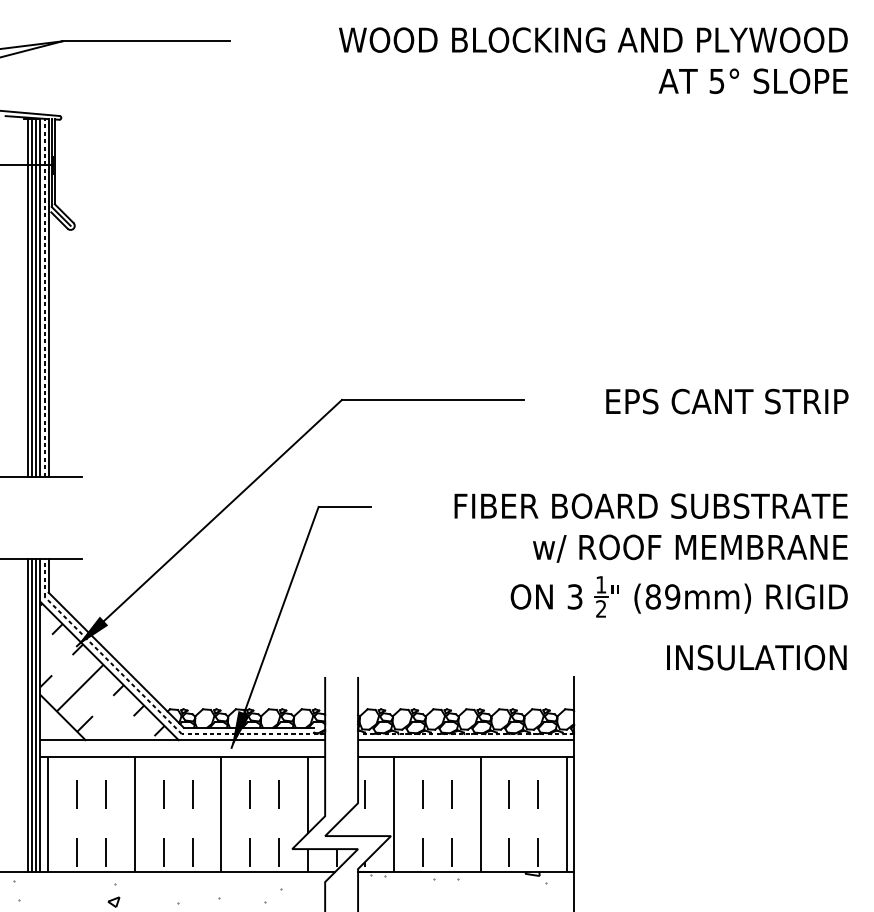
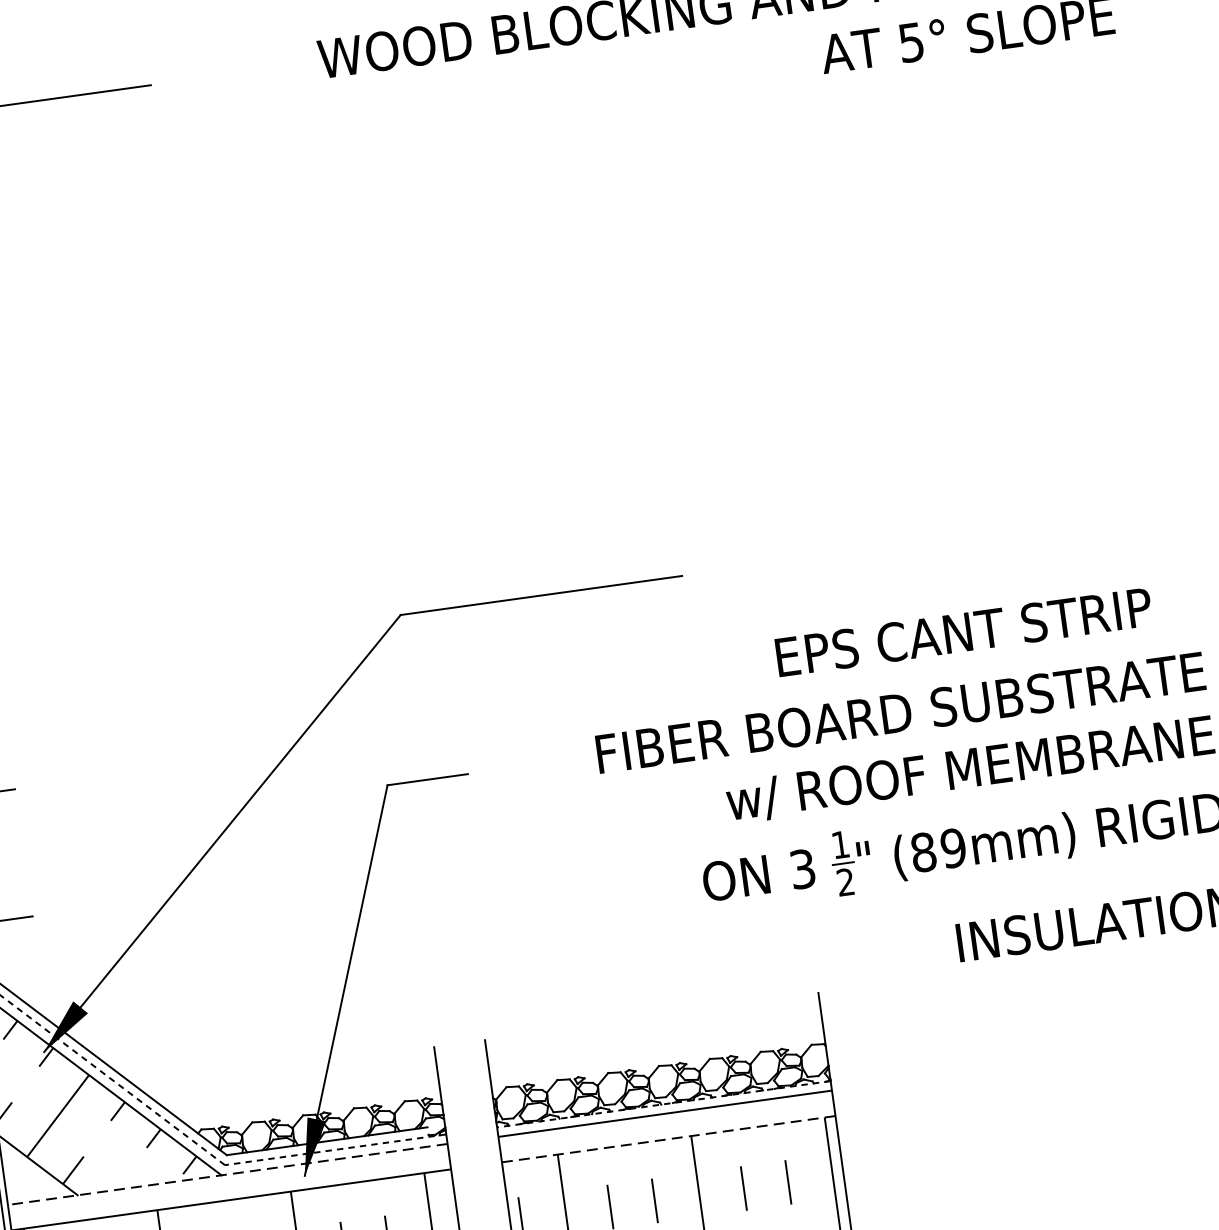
text: (727, 401) -> (964, 632), moved
line: (182, 740) -> (227, 1175), solid -> dashed
line: (465, 756) -> (667, 1139), solid -> dashed

